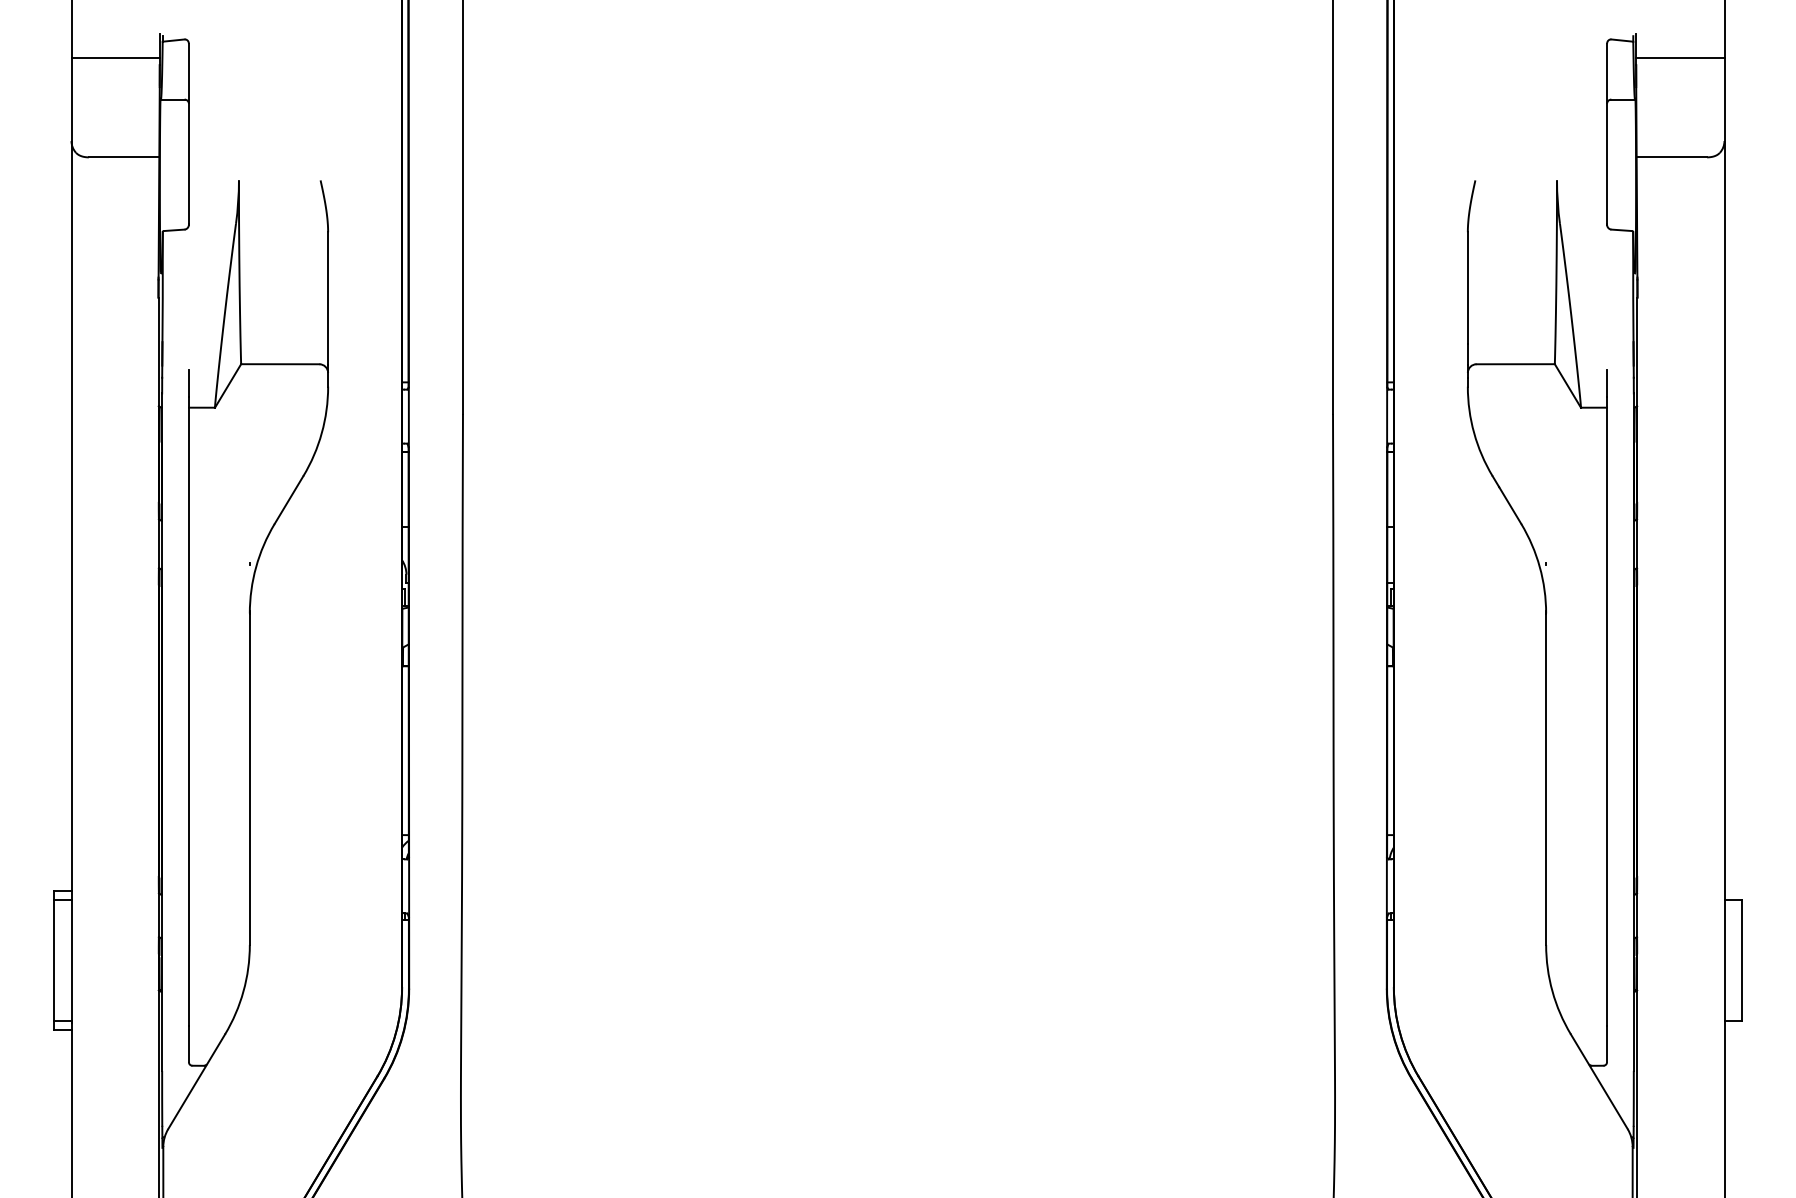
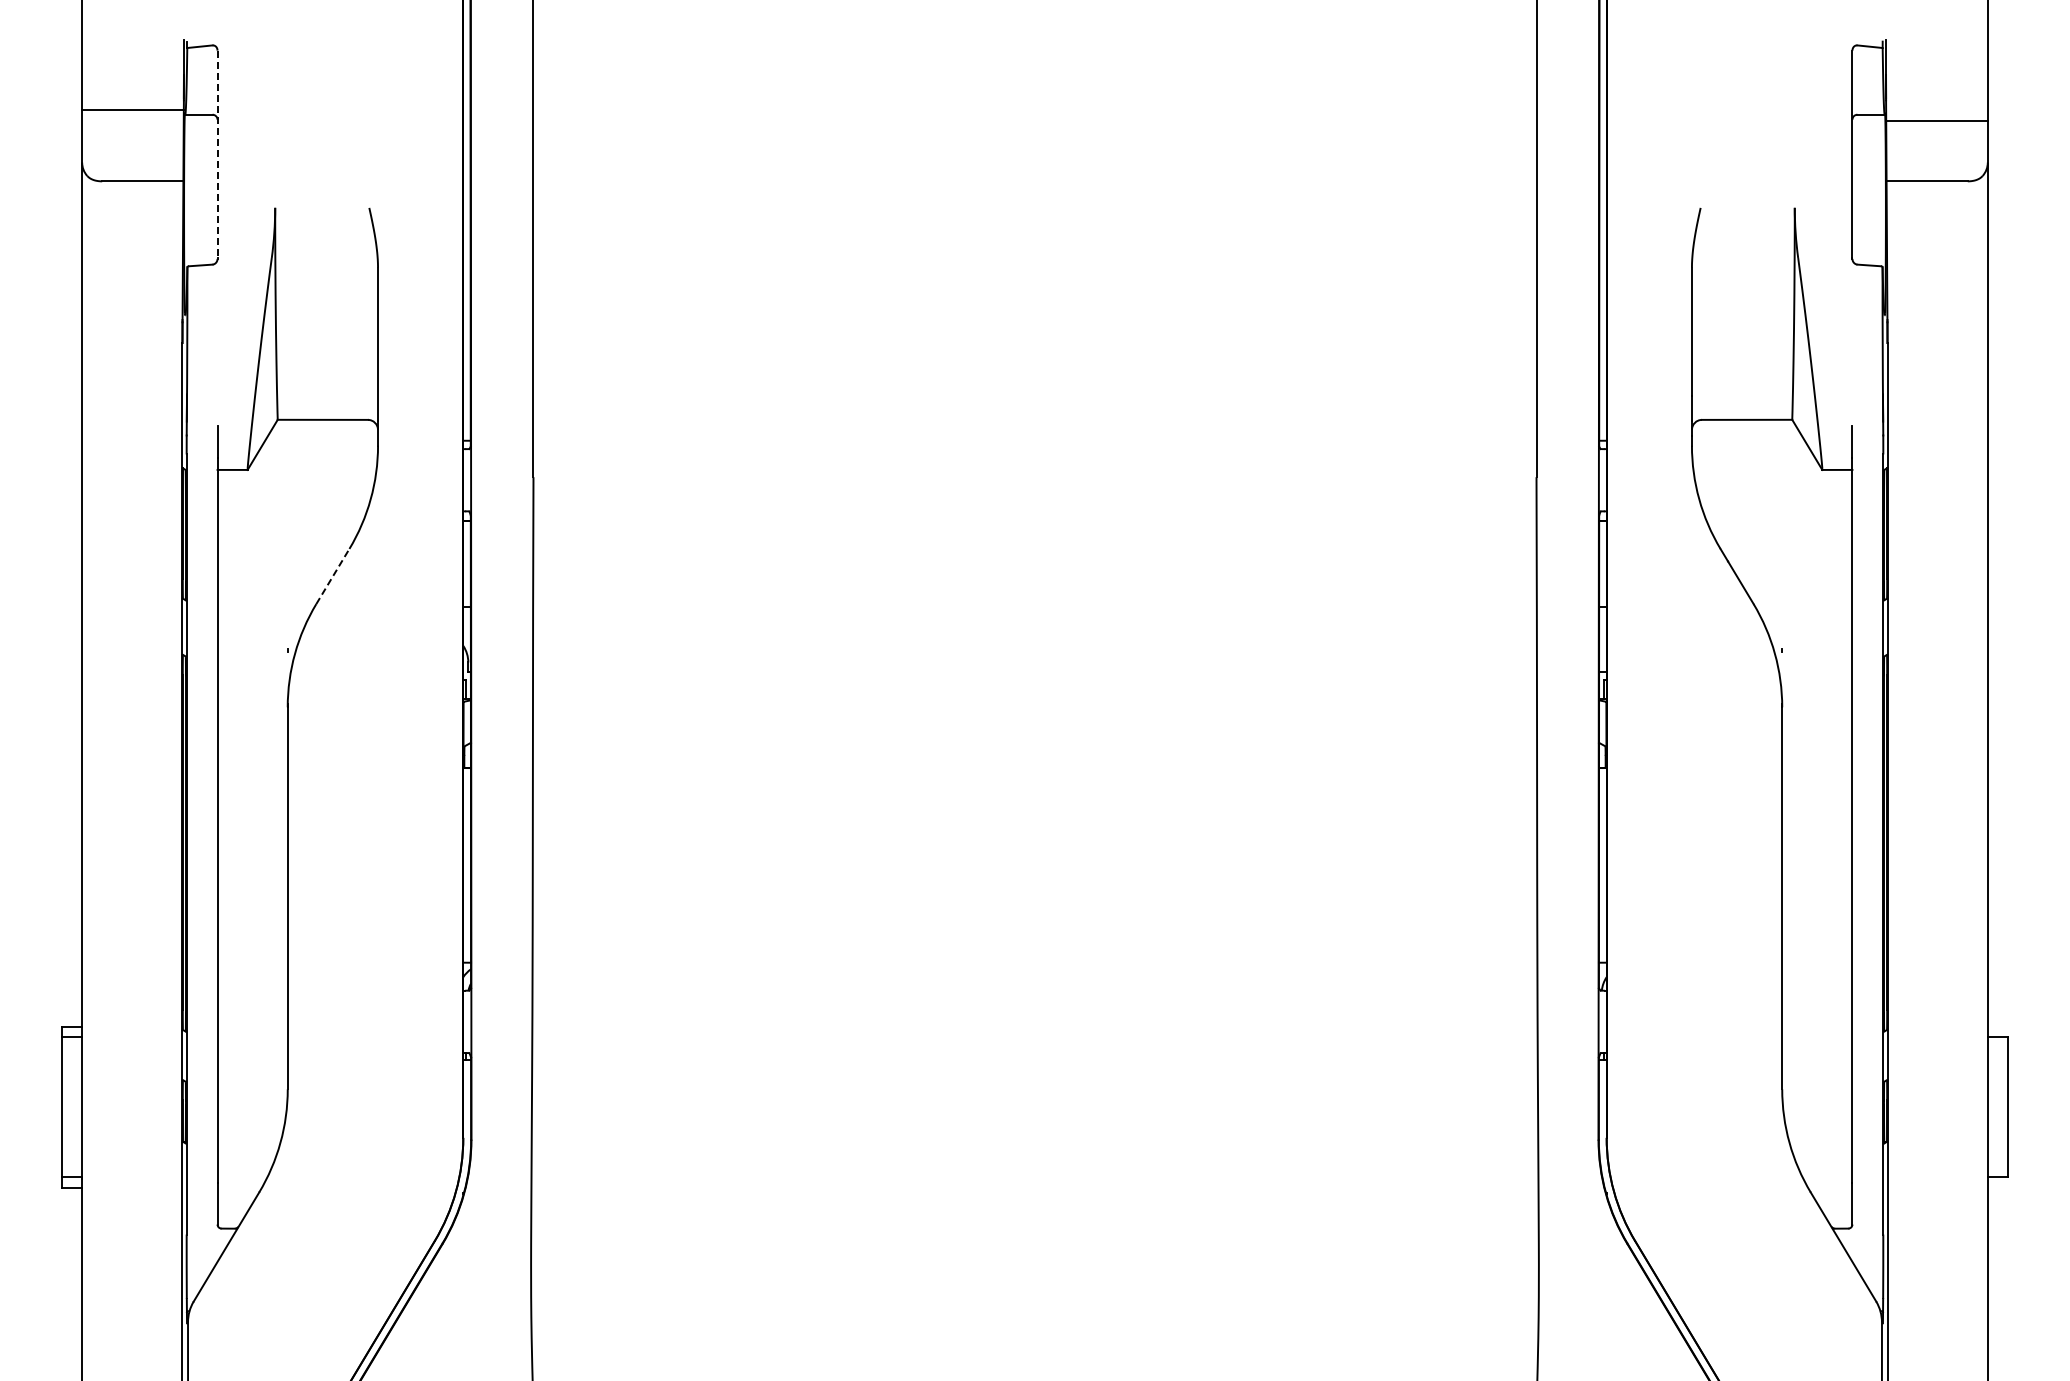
line: (115, 58) -> (132, 110), moved
line: (1679, 58) -> (1936, 121), moved
line: (188, 134) -> (217, 154), solid -> dashed
line: (289, 500) -> (333, 576), solid -> dashed

